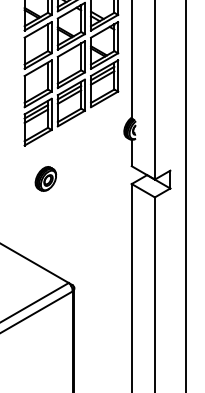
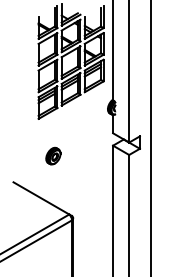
part: (46, 178) -> (53, 155), moved

